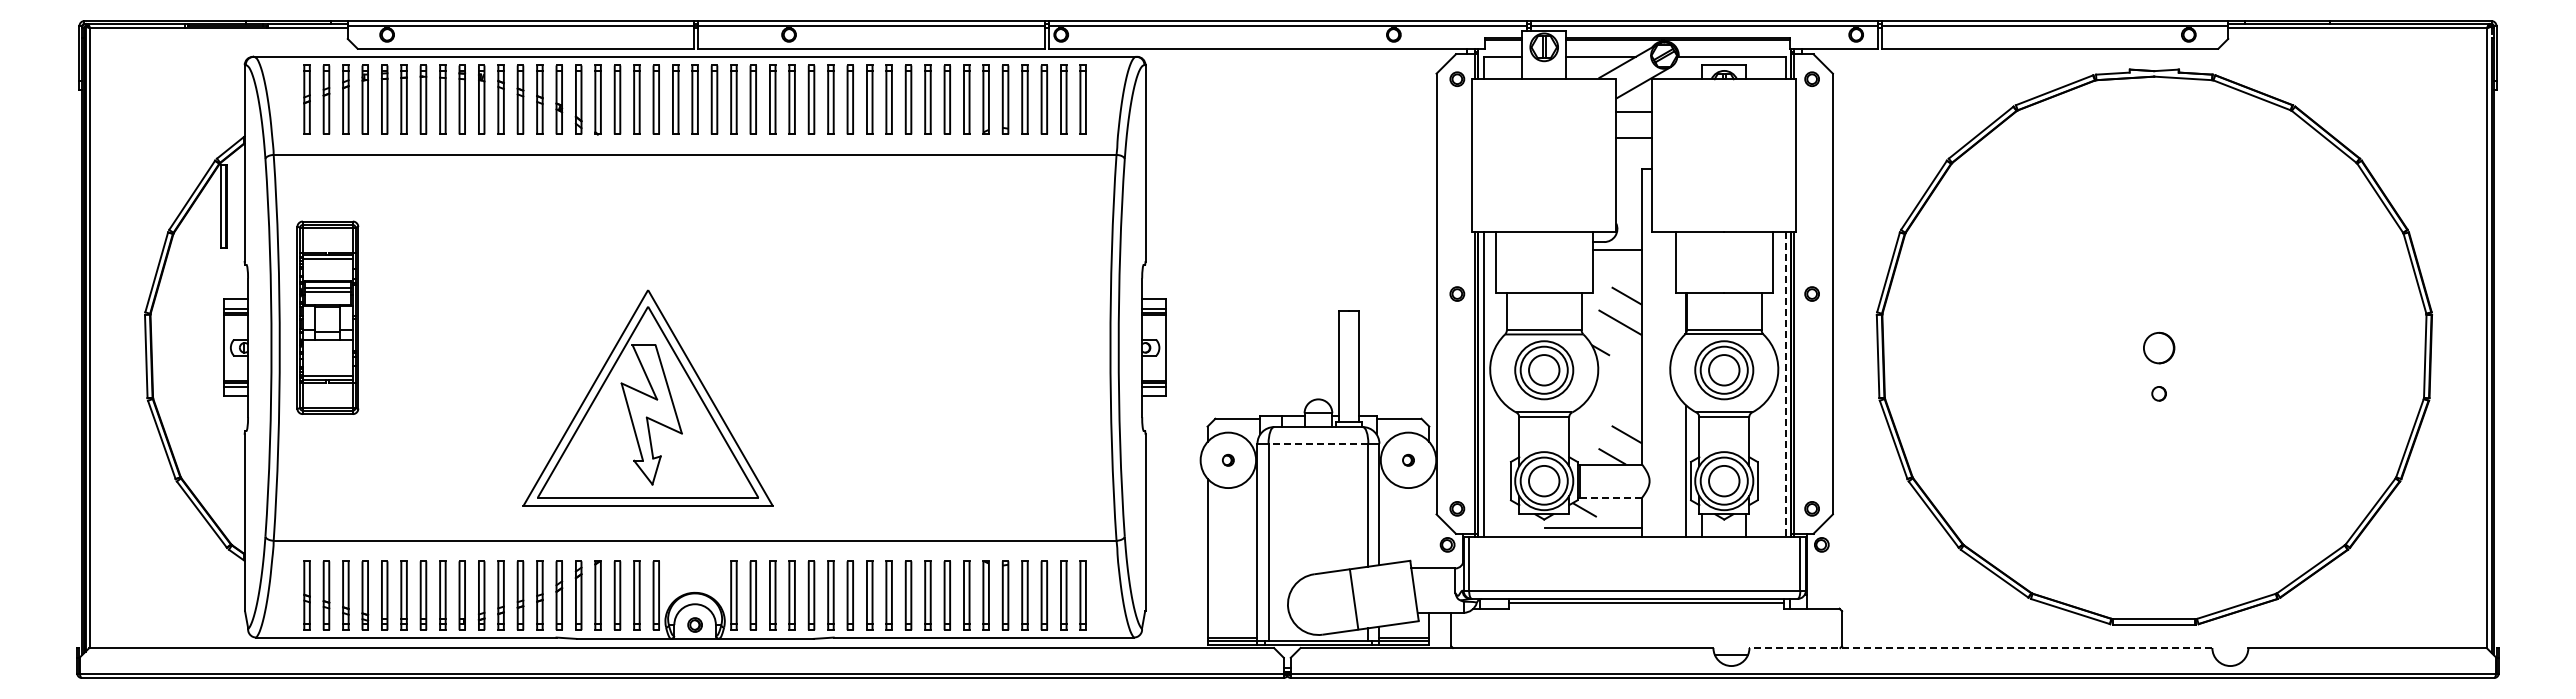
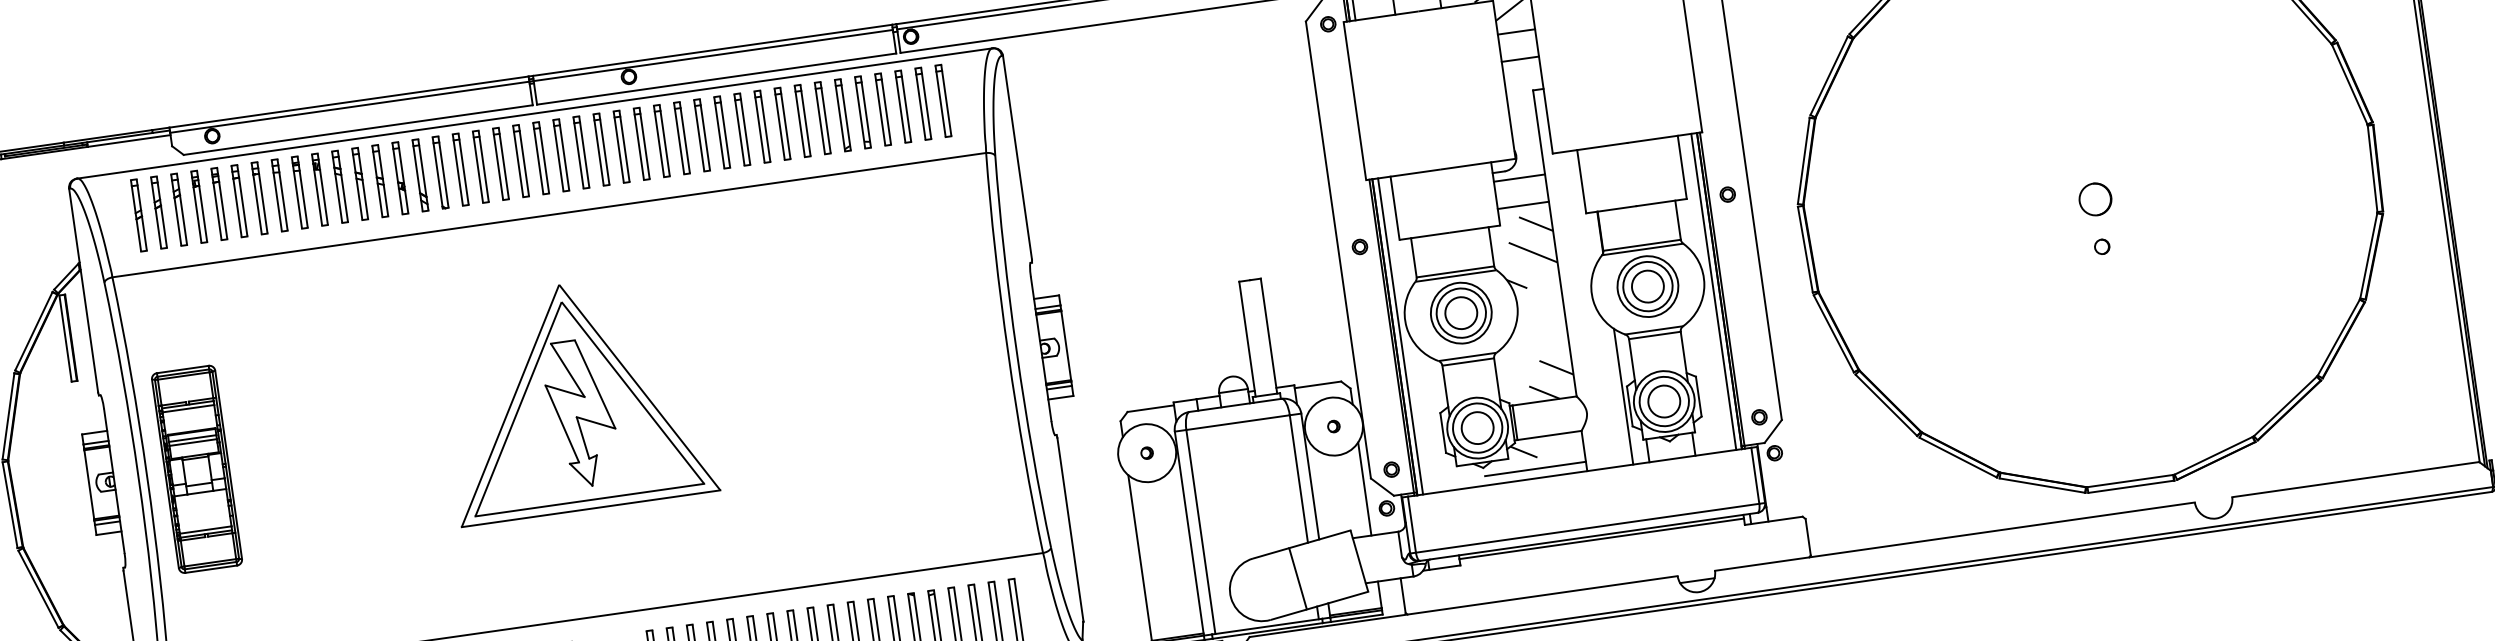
line: (1617, 276) -> (1523, 205), added
part: (327, 317) -> (196, 469), moved
line: (1785, 384) -> (1713, 292), dashed -> solid
part: (647, 397) -> (574, 396), moved
line: (1318, 443) -> (1238, 422), dashed -> solid
line: (1611, 497) -> (1549, 435), dashed -> solid
line: (1429, 523) -> (1364, 488), added
line: (1980, 648) -> (1954, 537), dashed -> solid

